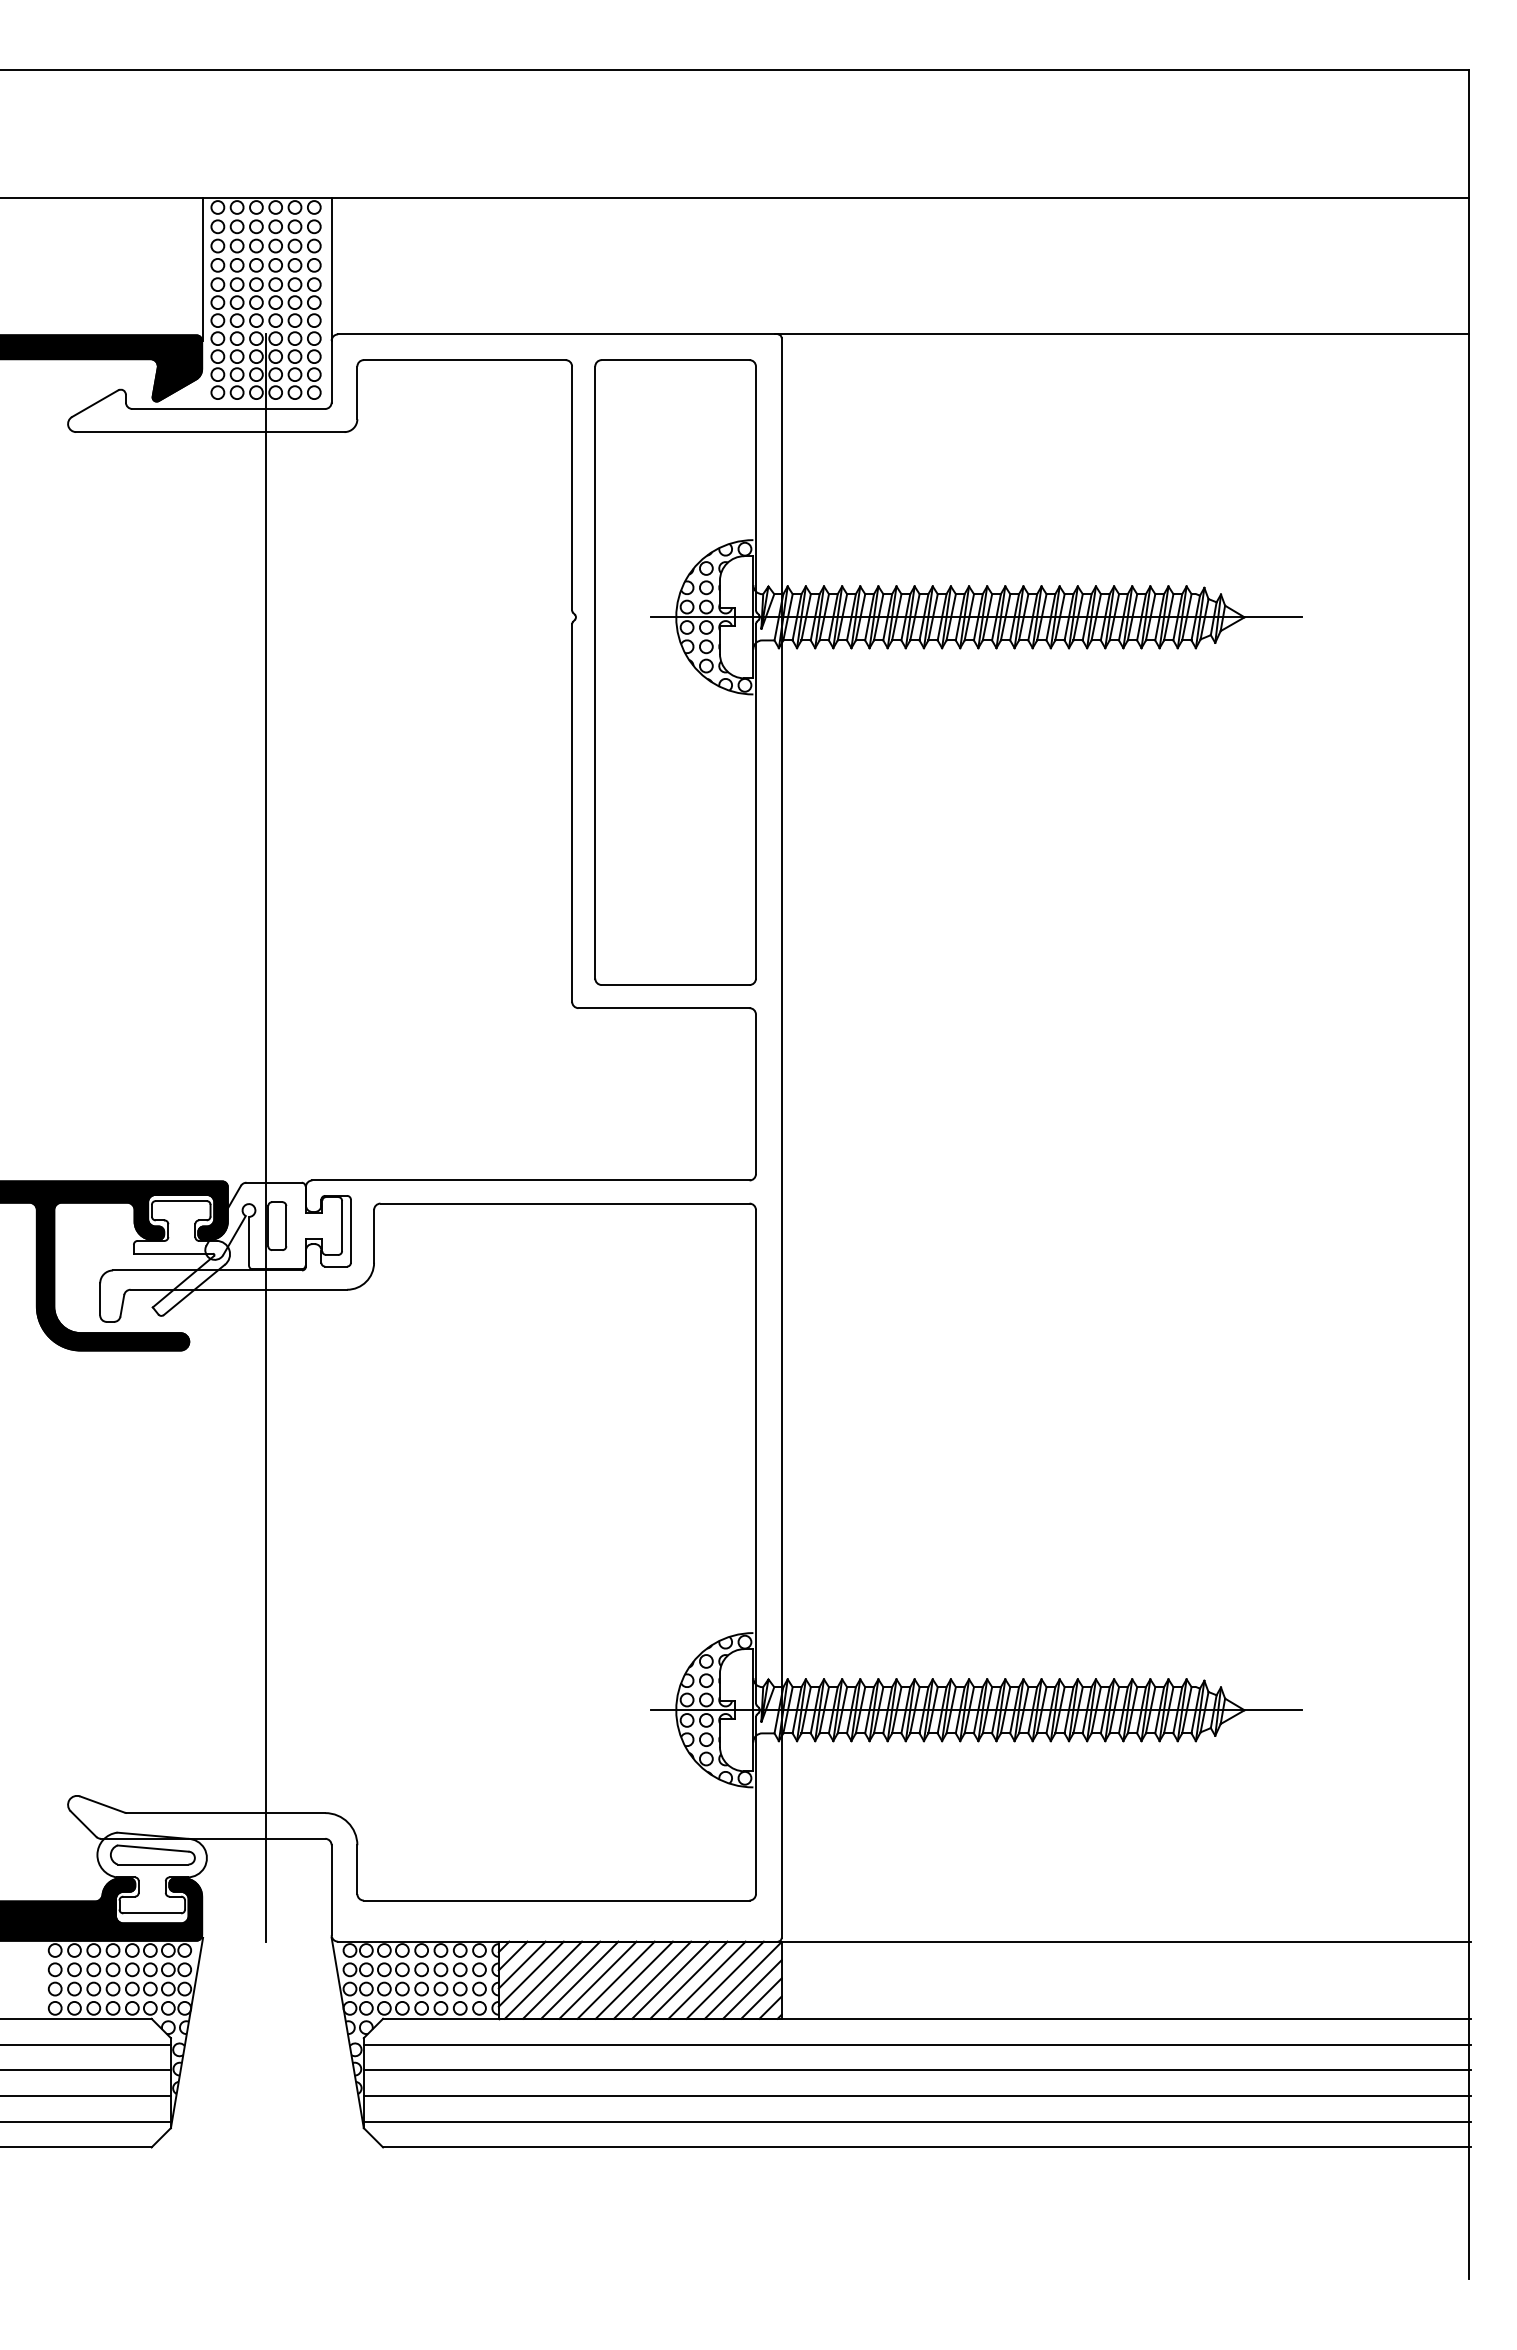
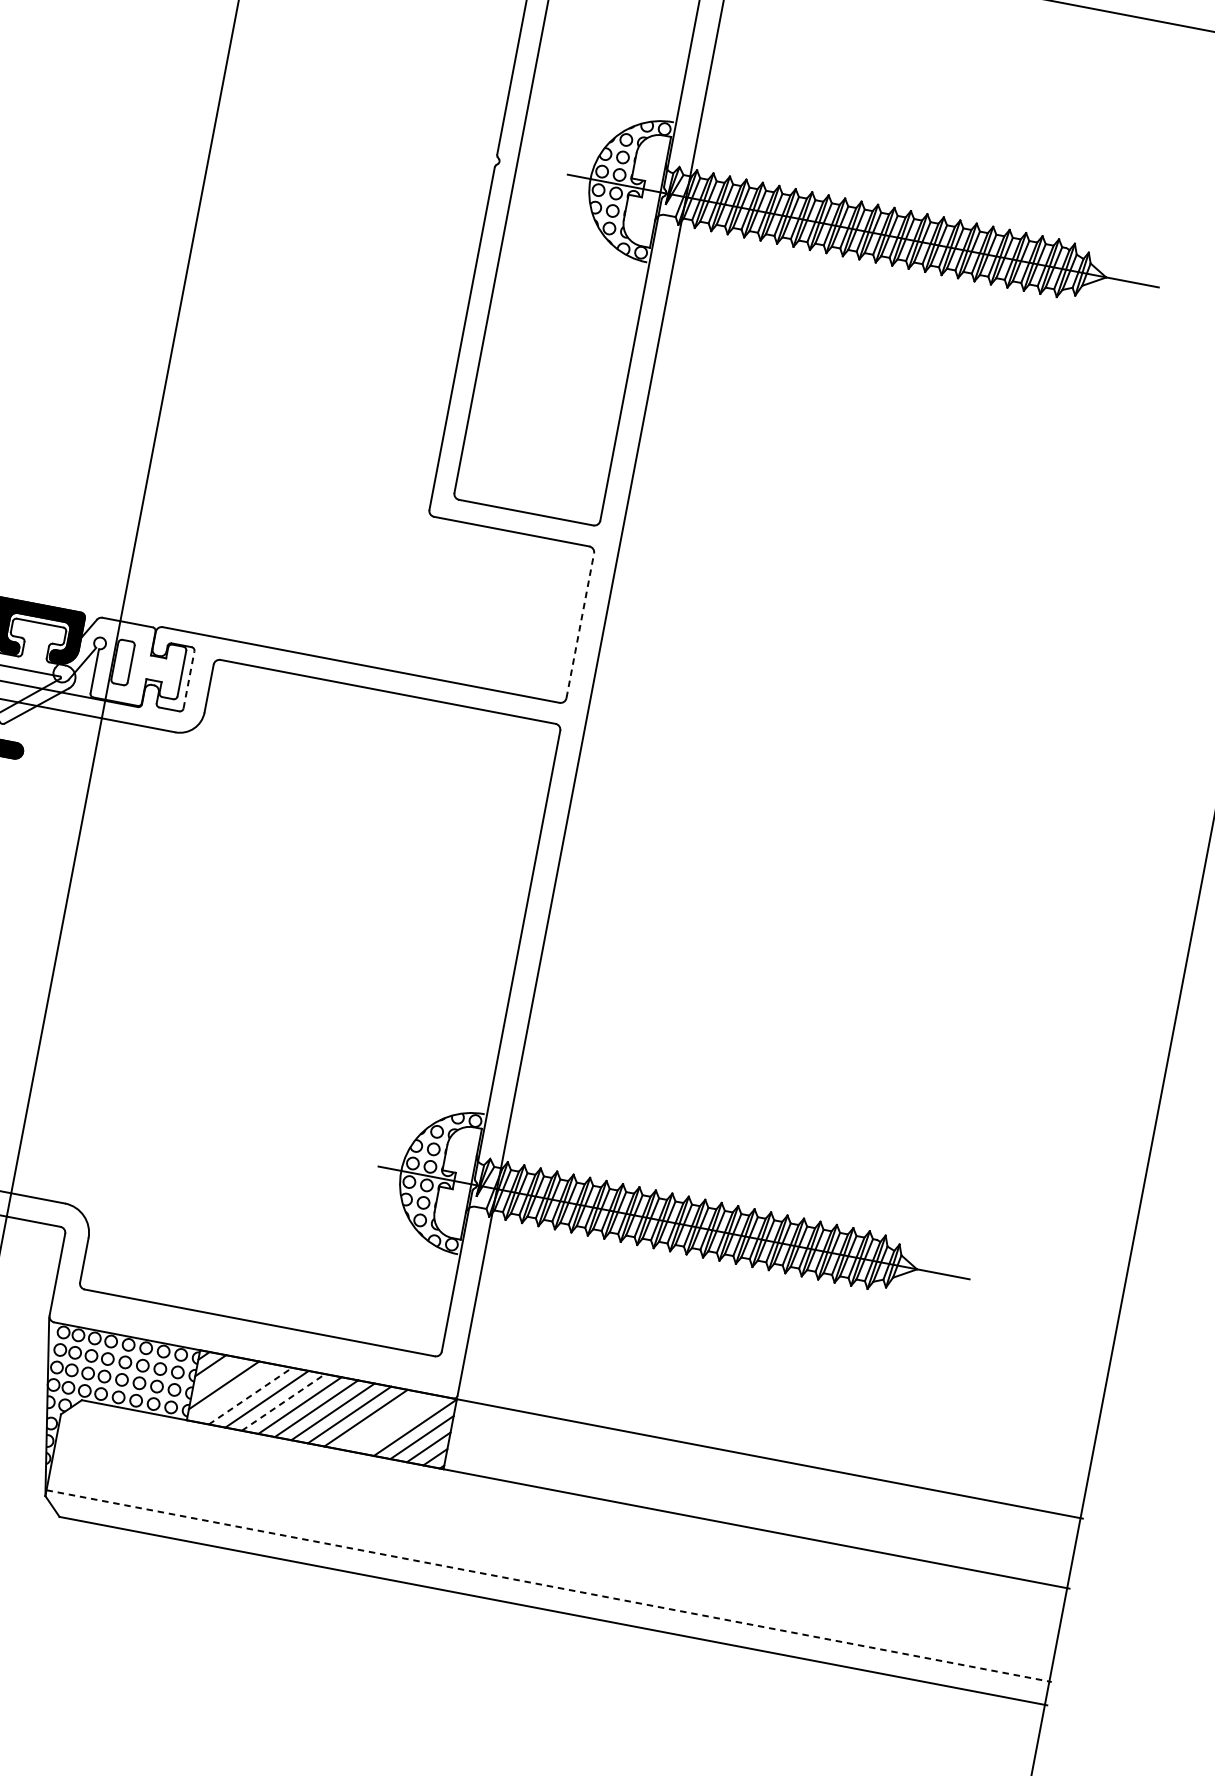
line: (755, 1094) -> (579, 625), solid -> dashed
line: (350, 1231) -> (188, 680), solid -> dashed
line: (521, 1964) -> (216, 1374), removed
line: (543, 1979) -> (234, 1392), removed
line: (706, 1979) -> (382, 1420), removed
line: (724, 1979) -> (398, 1423), removed
line: (561, 1980) -> (250, 1396), solid -> dashed
line: (598, 1980) -> (283, 1402), solid -> dashed
line: (917, 2044) -> (562, 1516), removed
line: (917, 2070) -> (557, 1539), removed
line: (917, 2095) -> (553, 1562), removed
line: (917, 2121) -> (549, 1585), solid -> dashed

